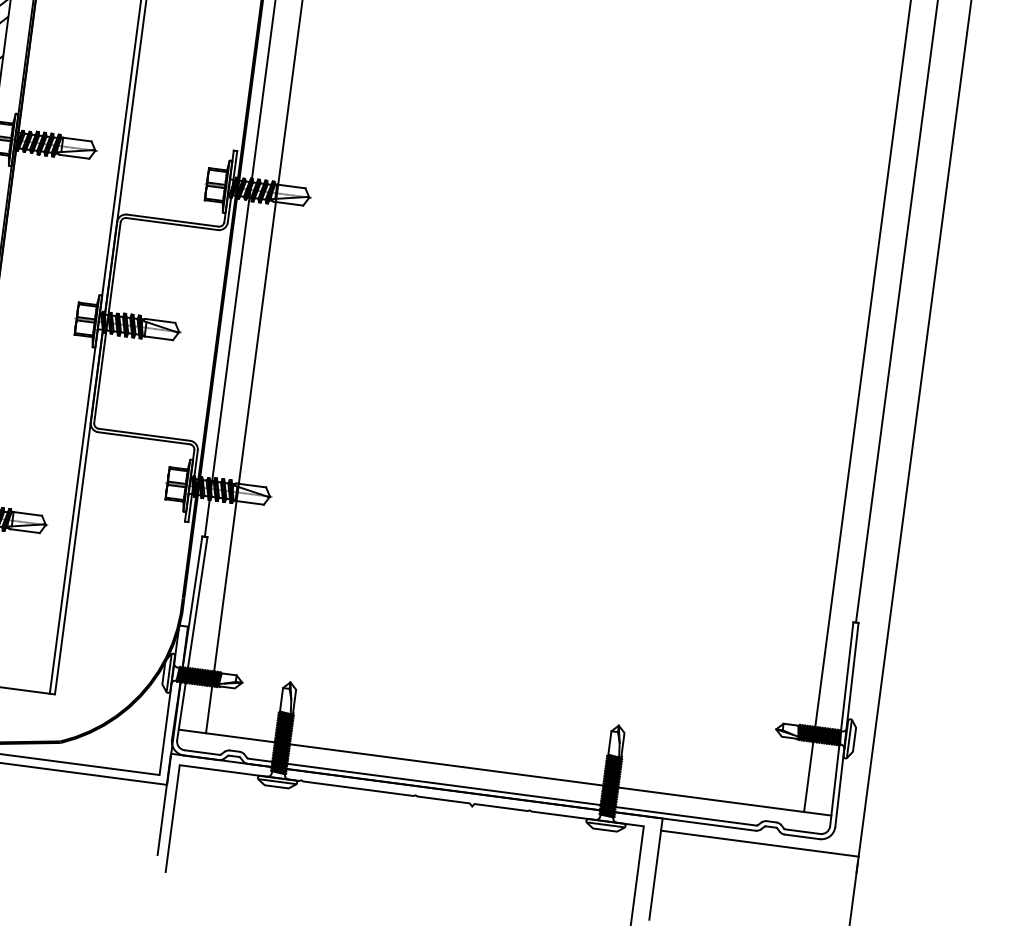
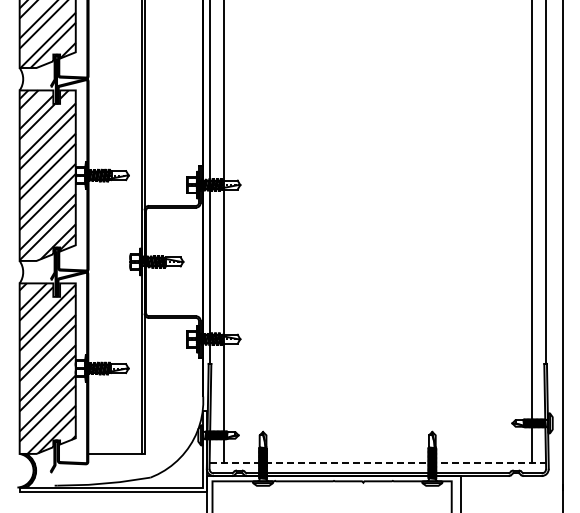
line: (506, 773) -> (378, 463), solid -> dashed
line: (759, 843) -> (511, 482), removed

